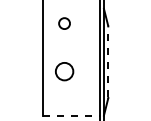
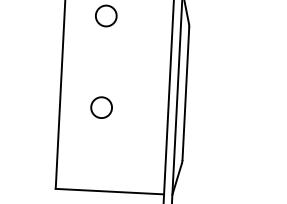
line: (108, 62) -> (186, 94), dashed -> solid
circle: (64, 71) -> (101, 107), size x0.62
line: (71, 115) -> (110, 191), dashed -> solid

